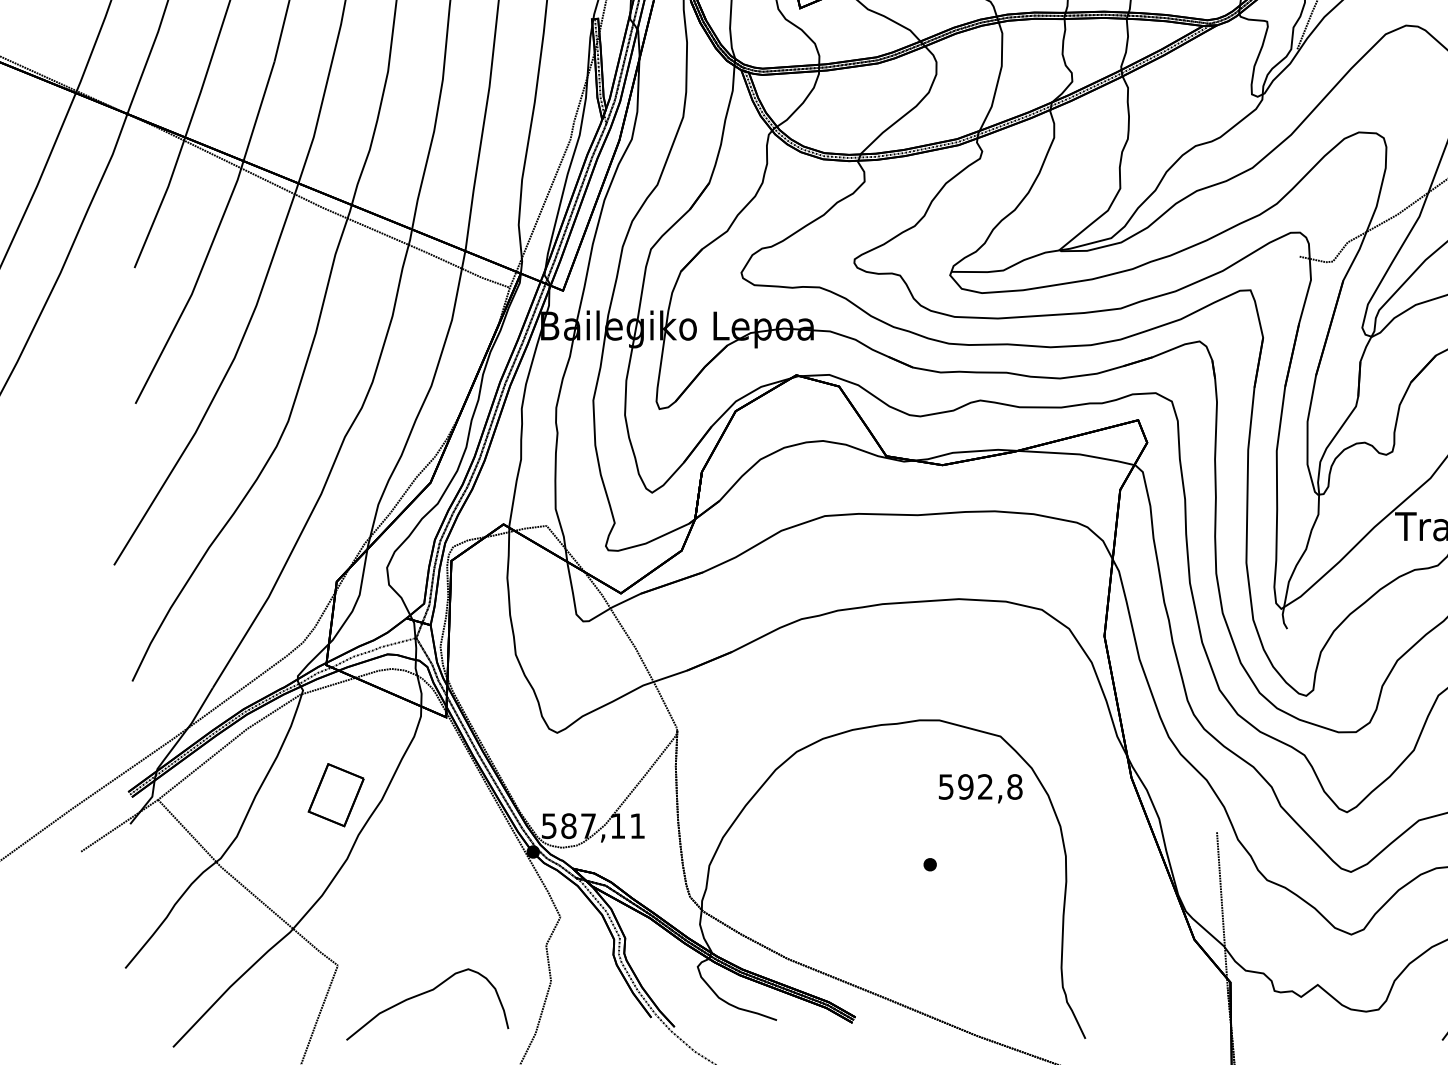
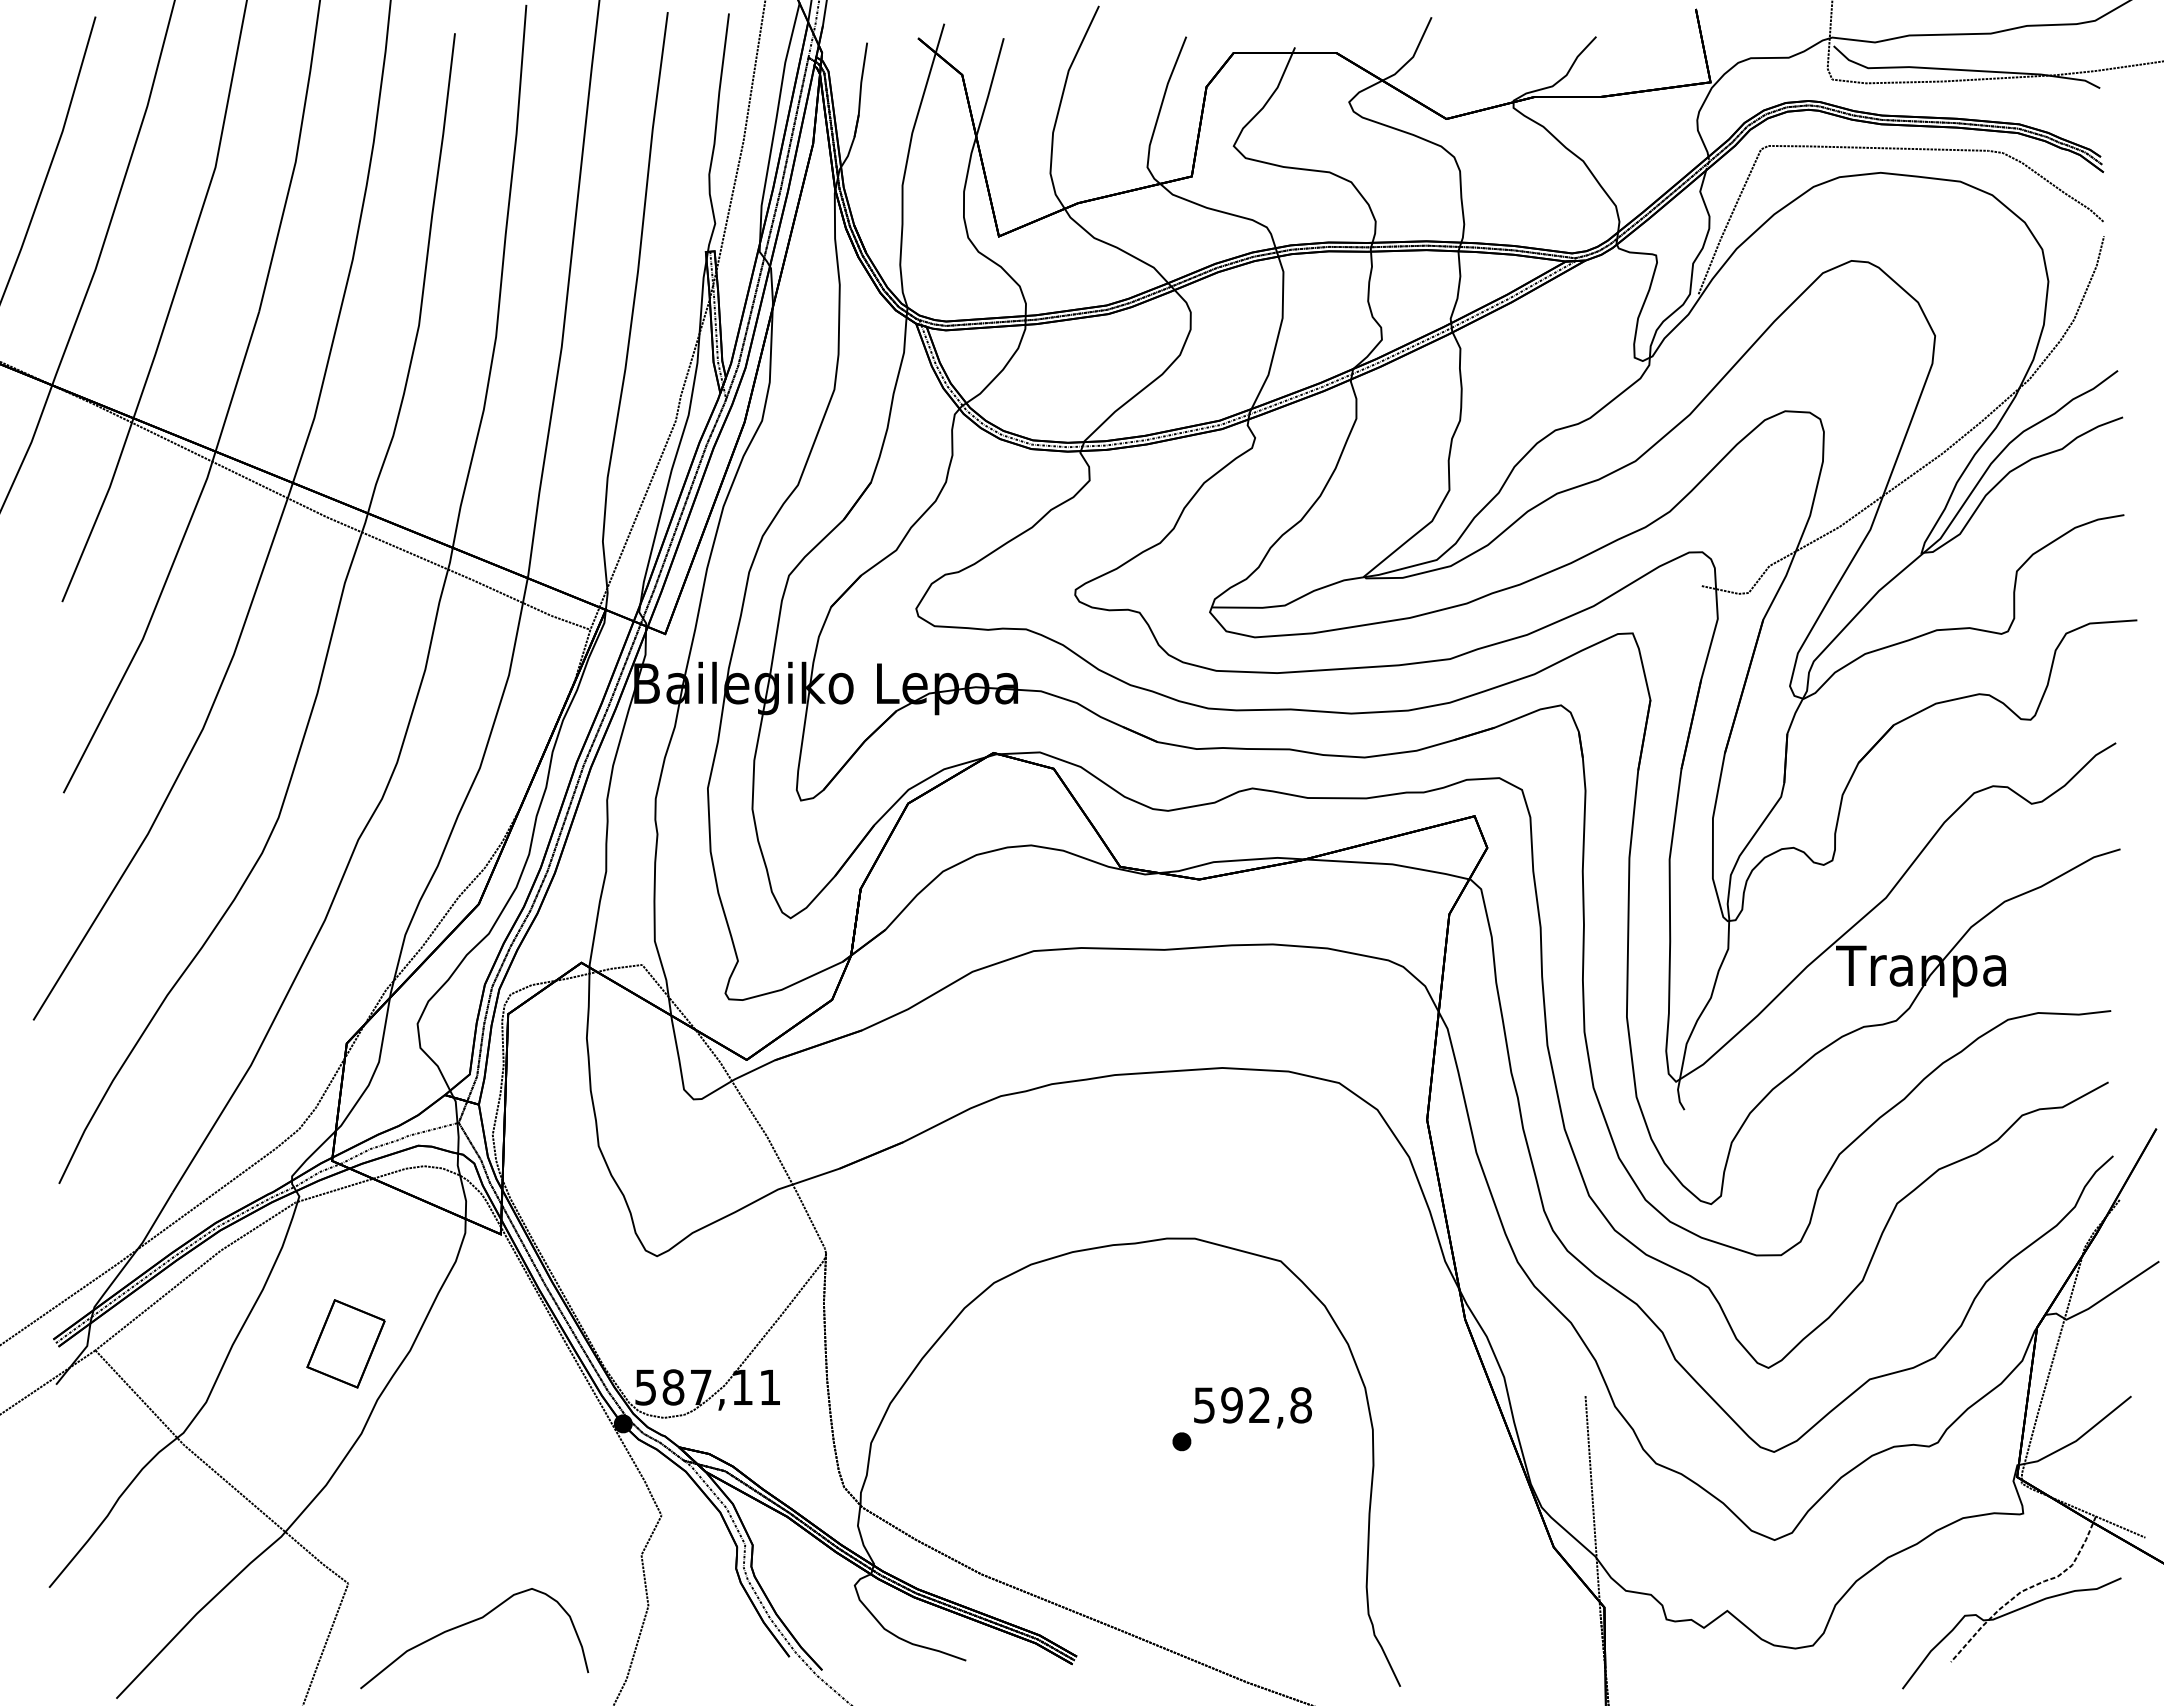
text: (980, 788) -> (1252, 1407), moved

